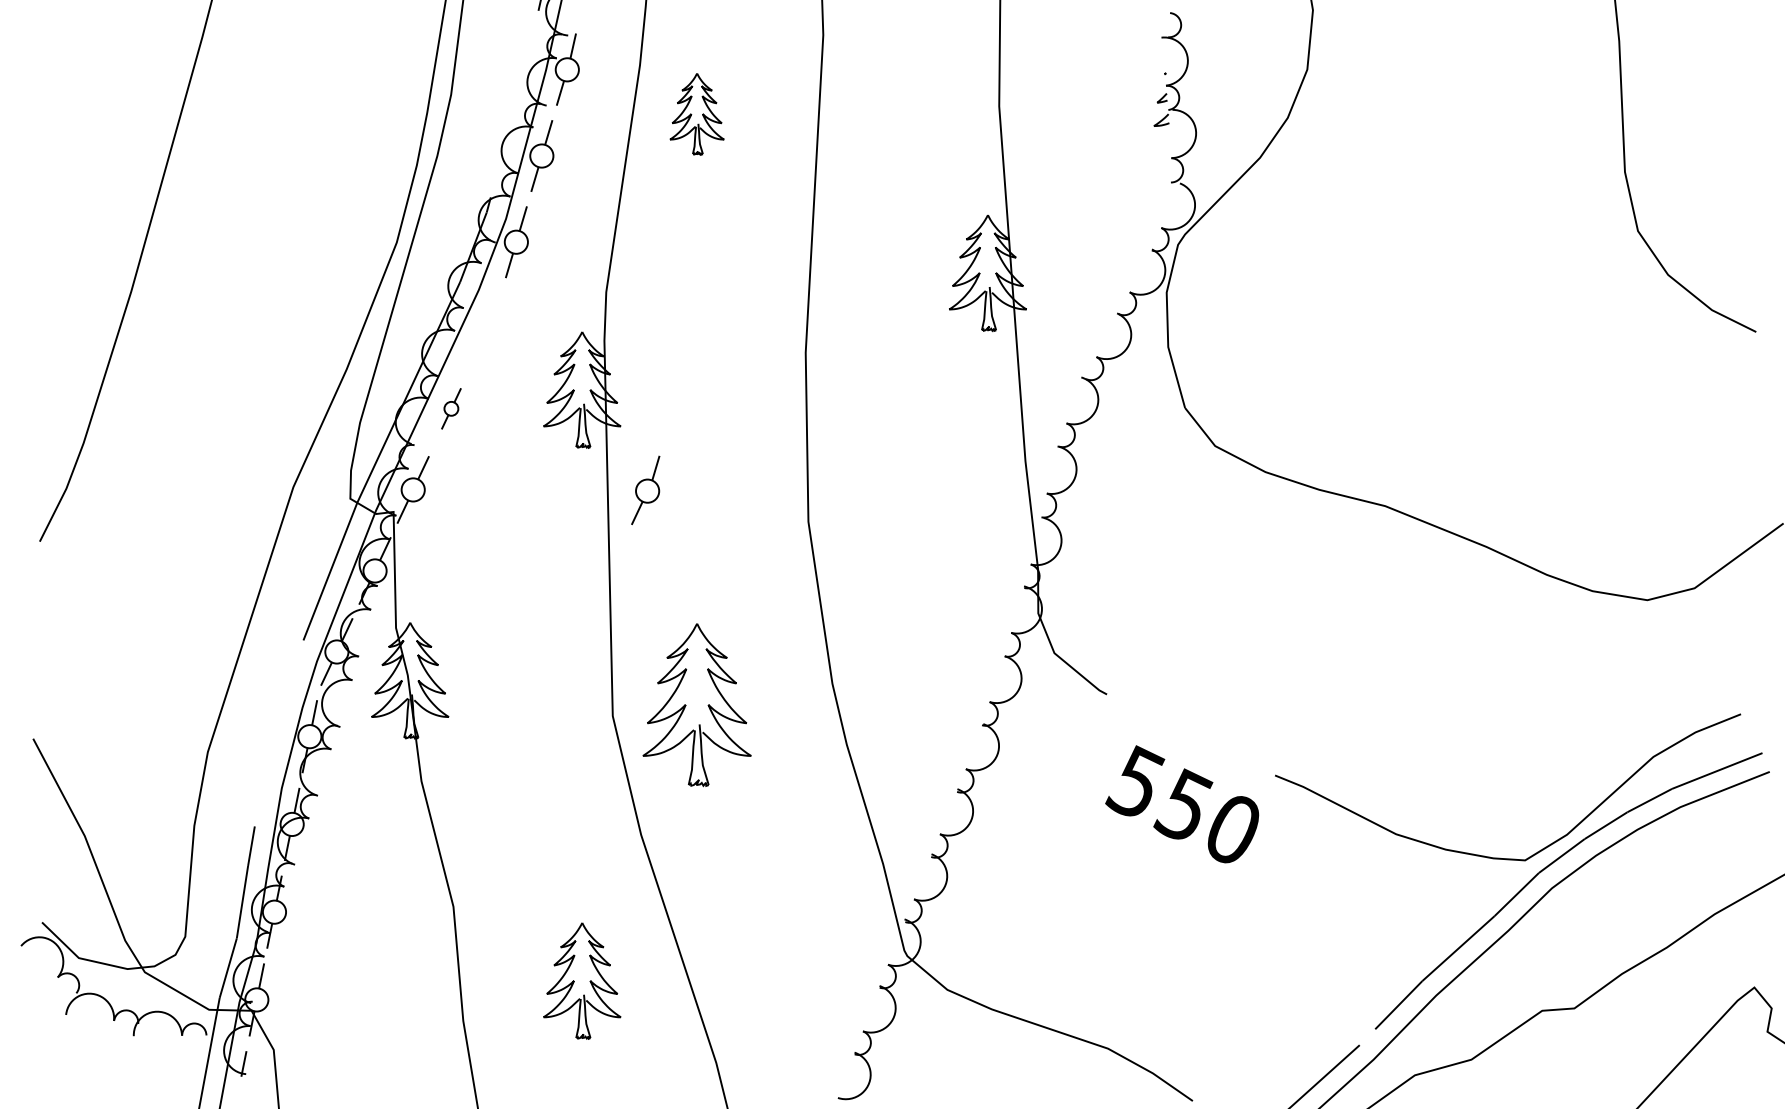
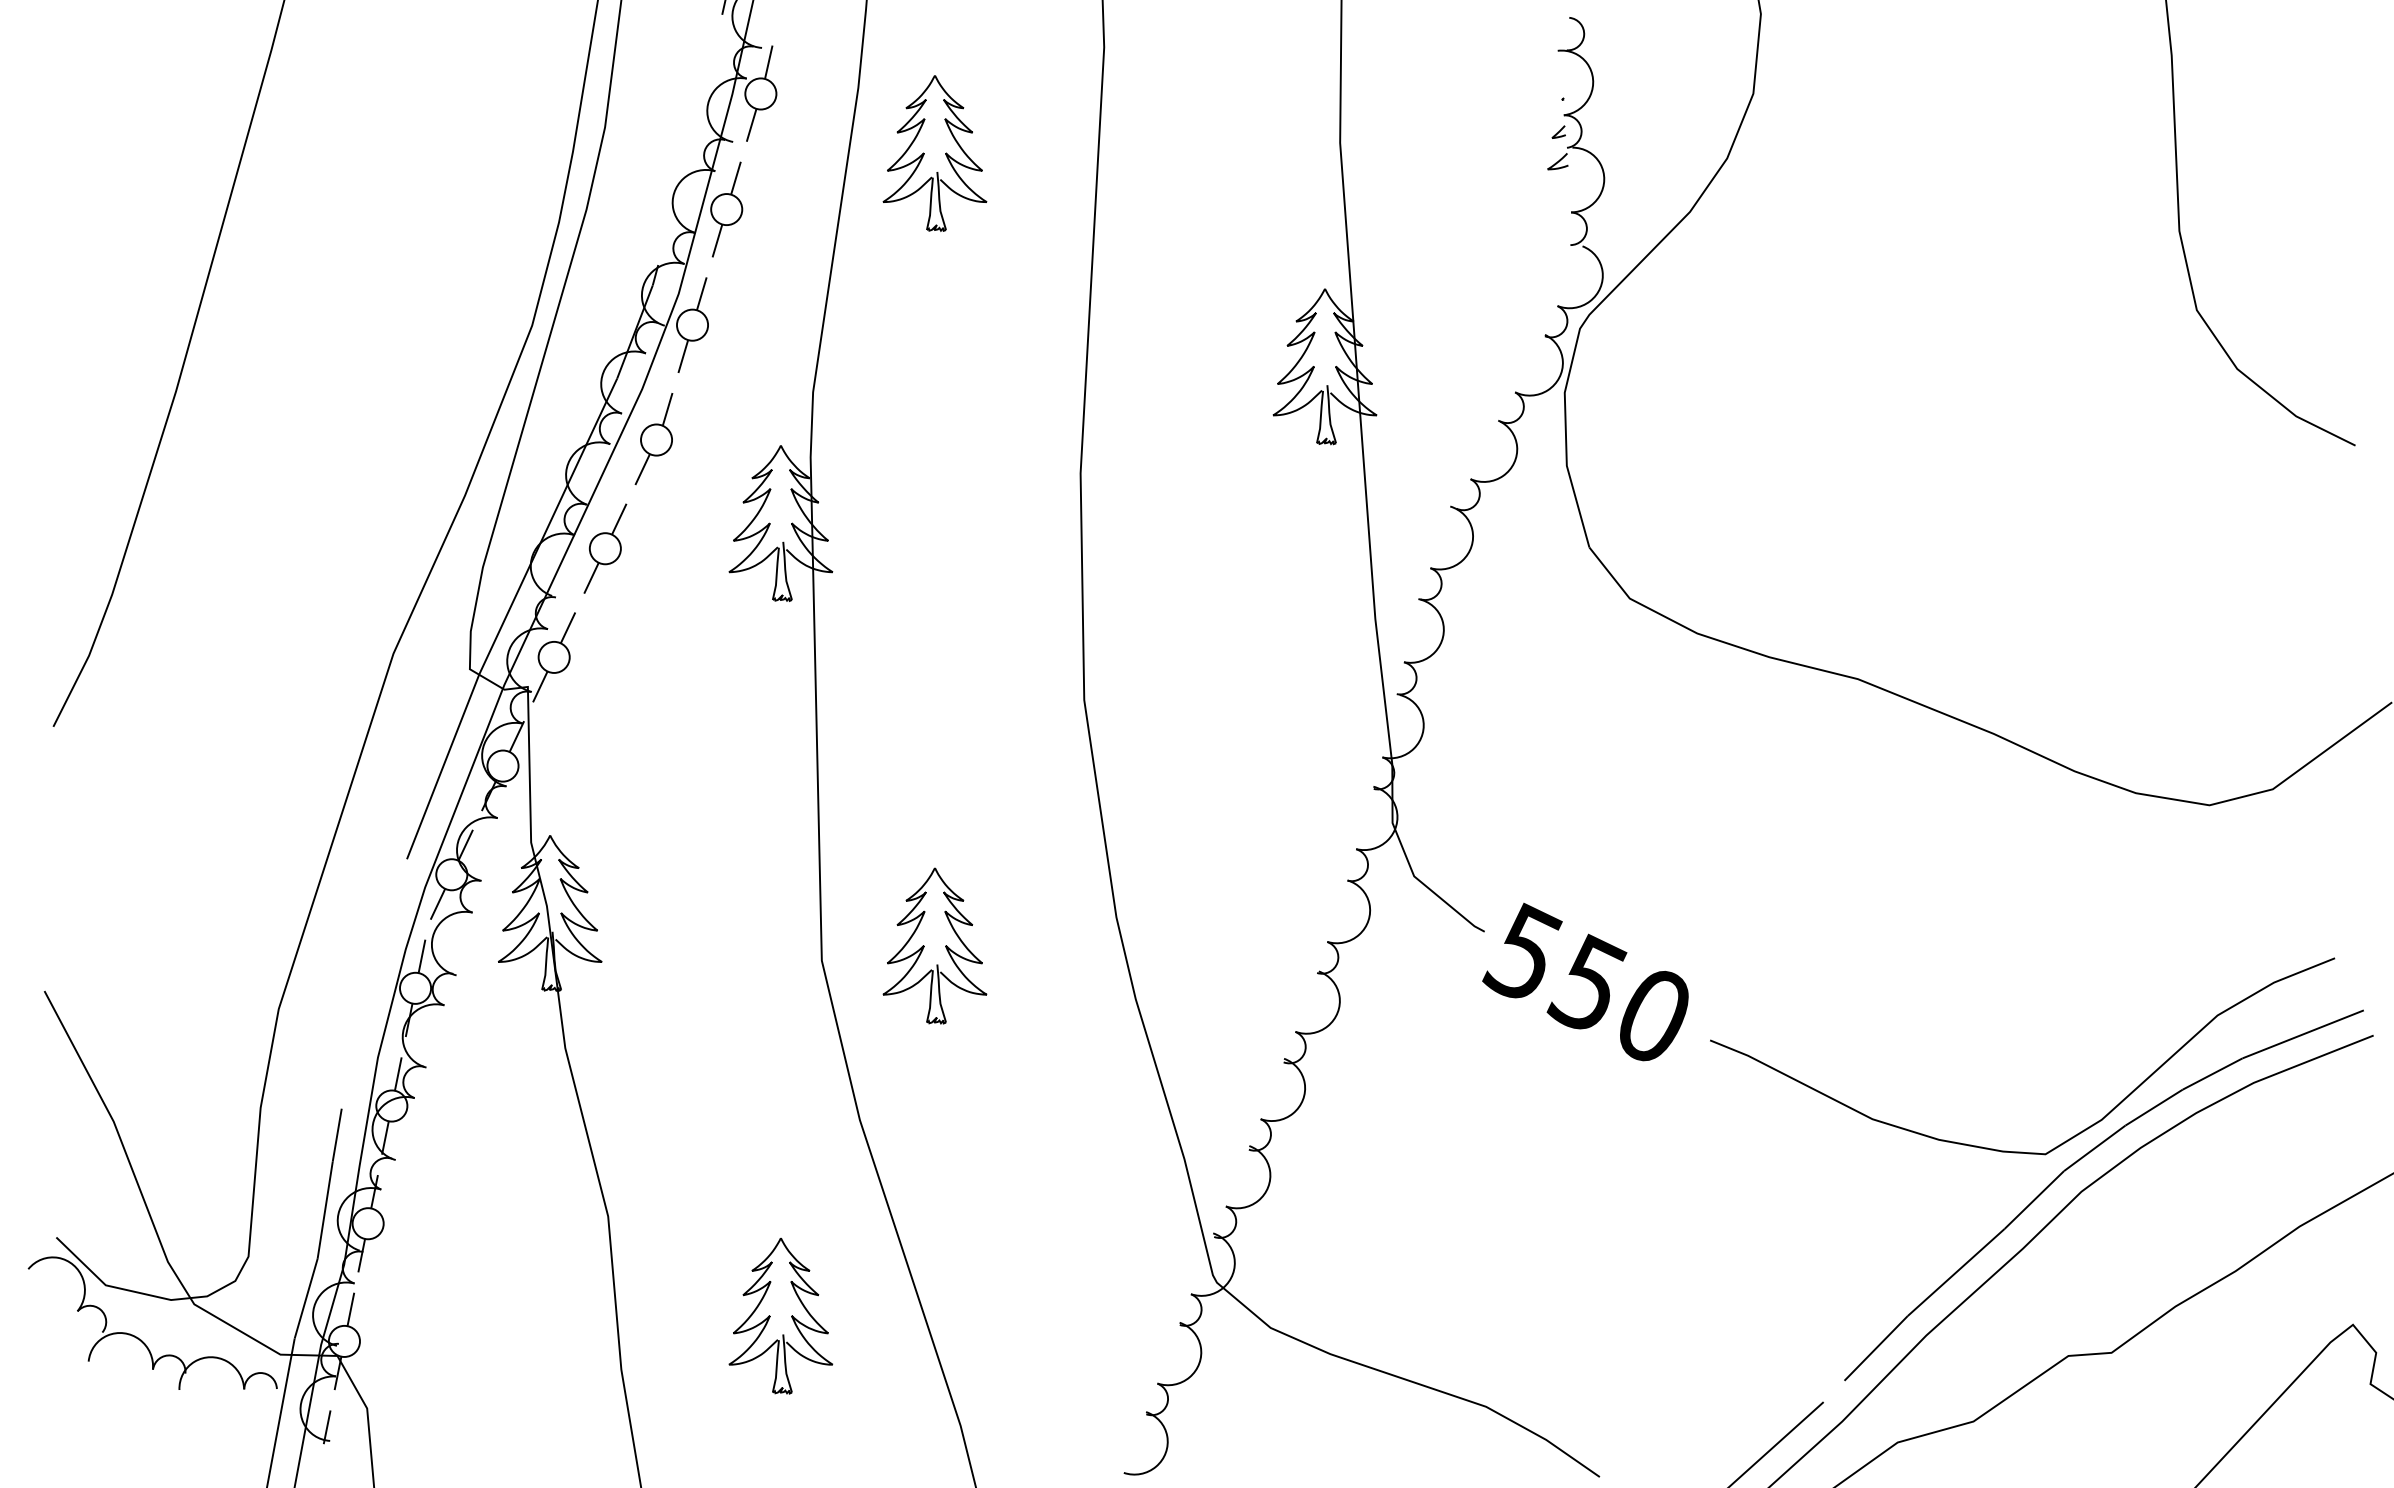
part: (696, 114) -> (934, 153), size x1.43
part: (451, 408) -> (605, 548), size x1.67
part: (645, 490) -> (653, 439), moved
part: (696, 704) -> (934, 945), size x0.71
text: (1182, 803) -> (1585, 981), moved

